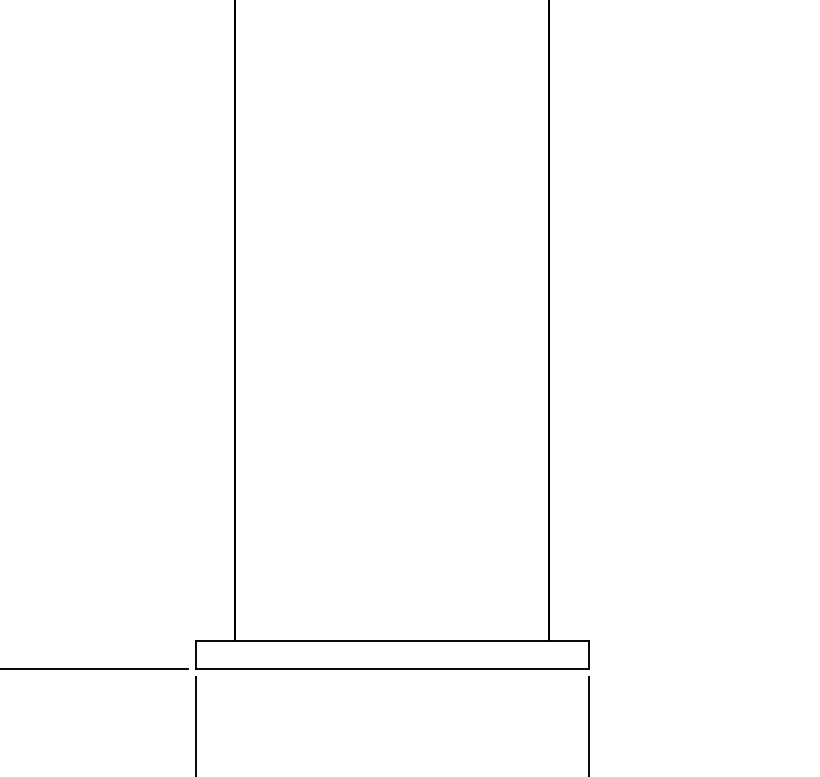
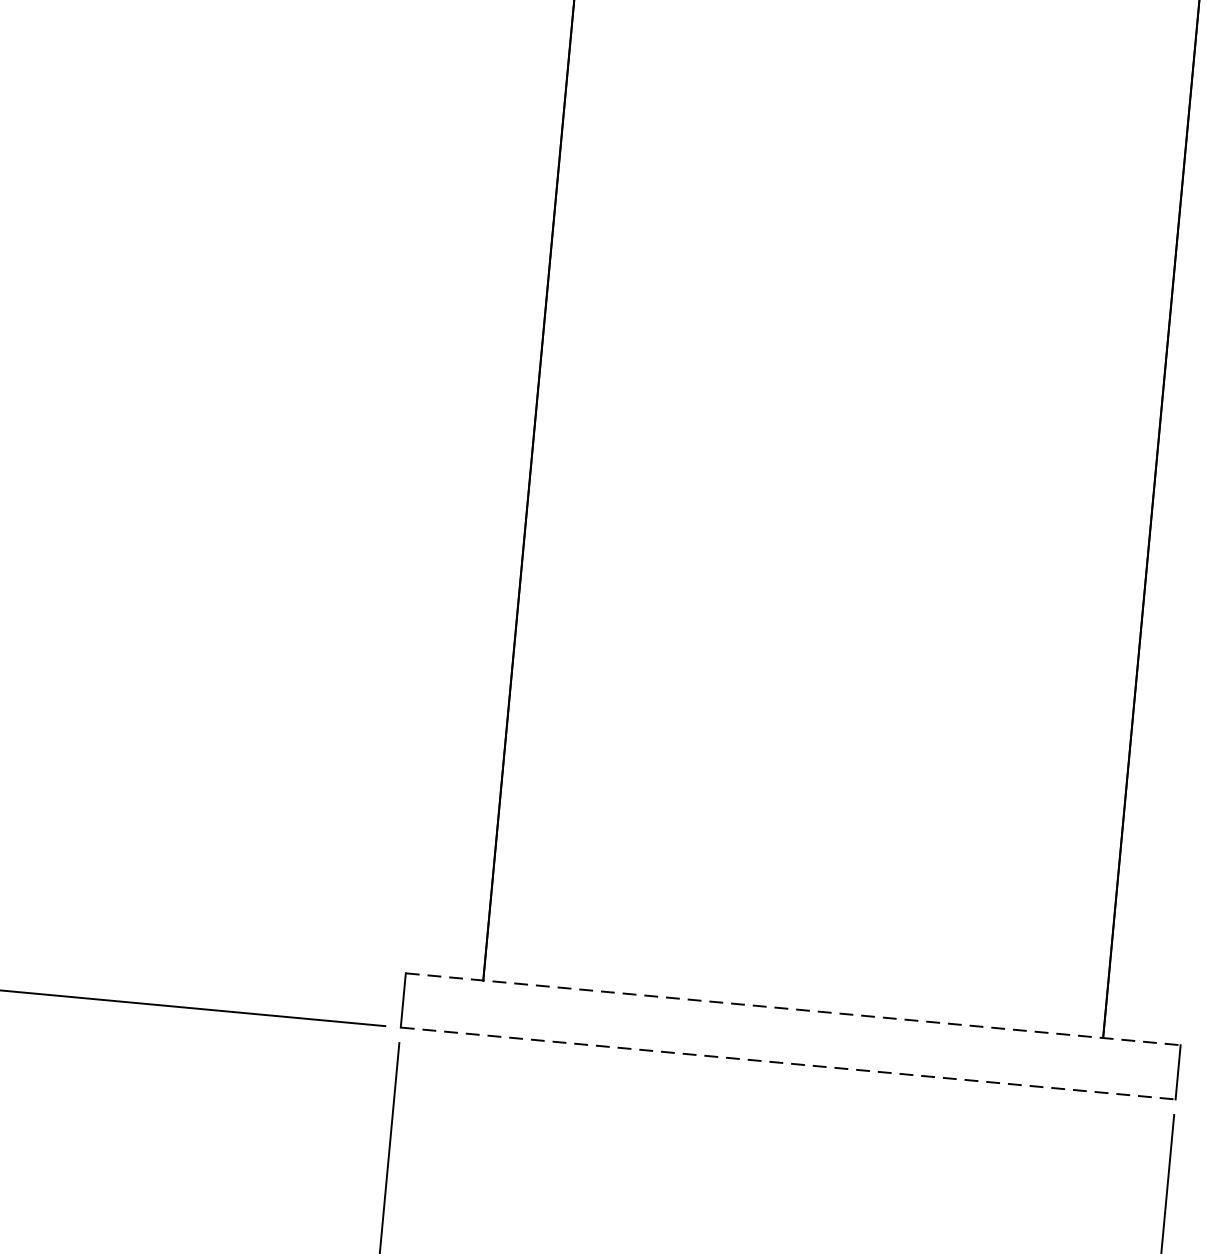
line: (392, 641) -> (794, 1009), solid -> dashed
line: (392, 668) -> (789, 1063), solid -> dashed

